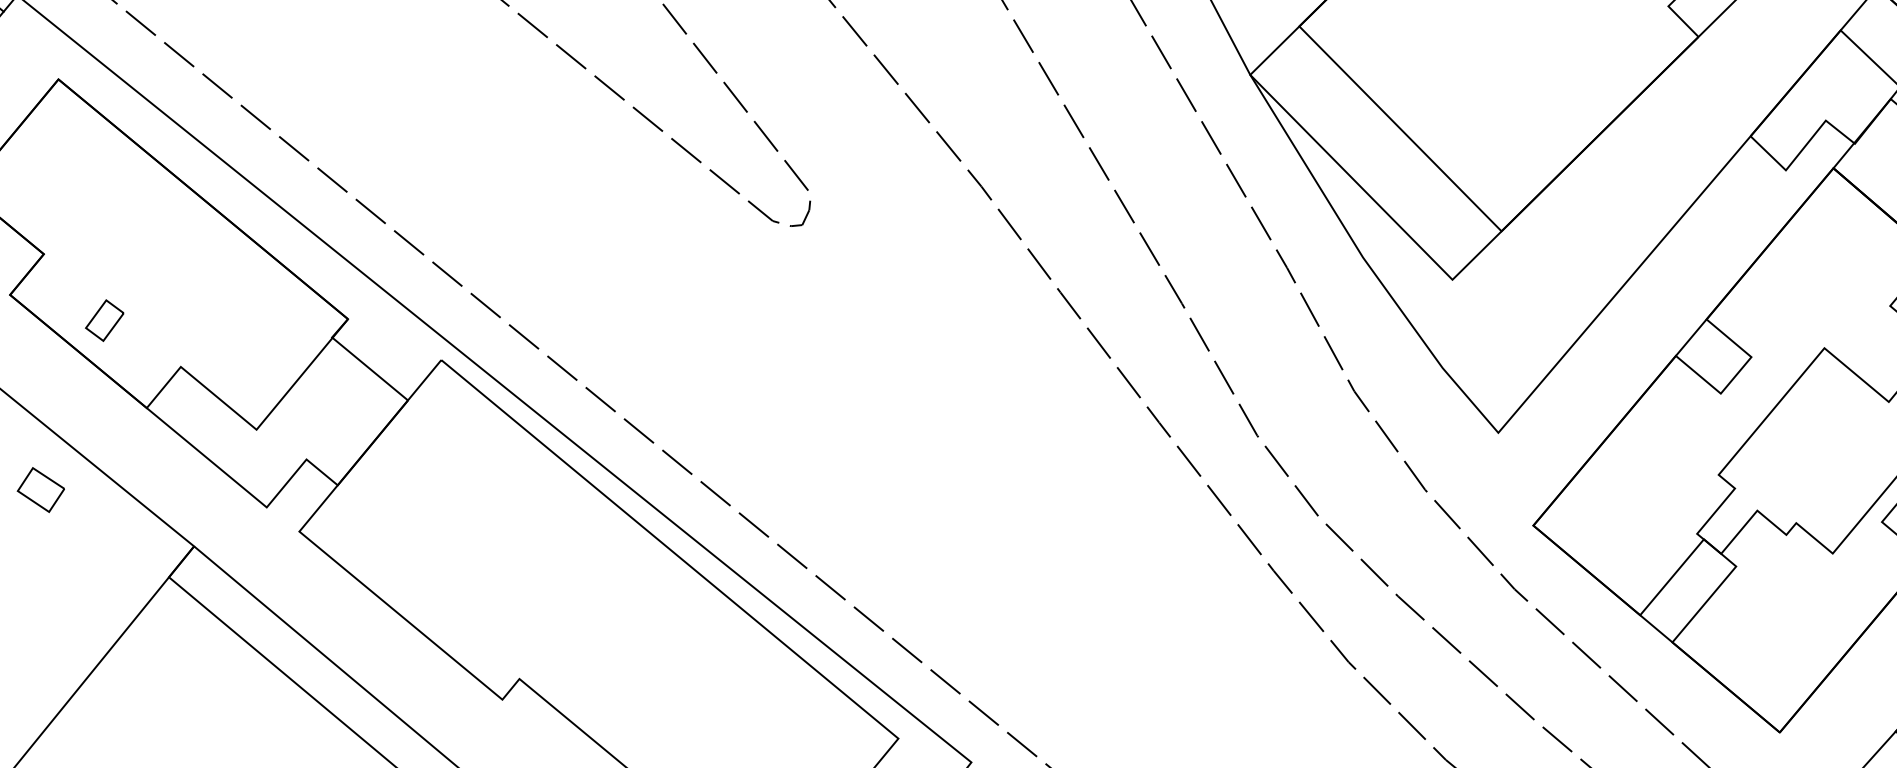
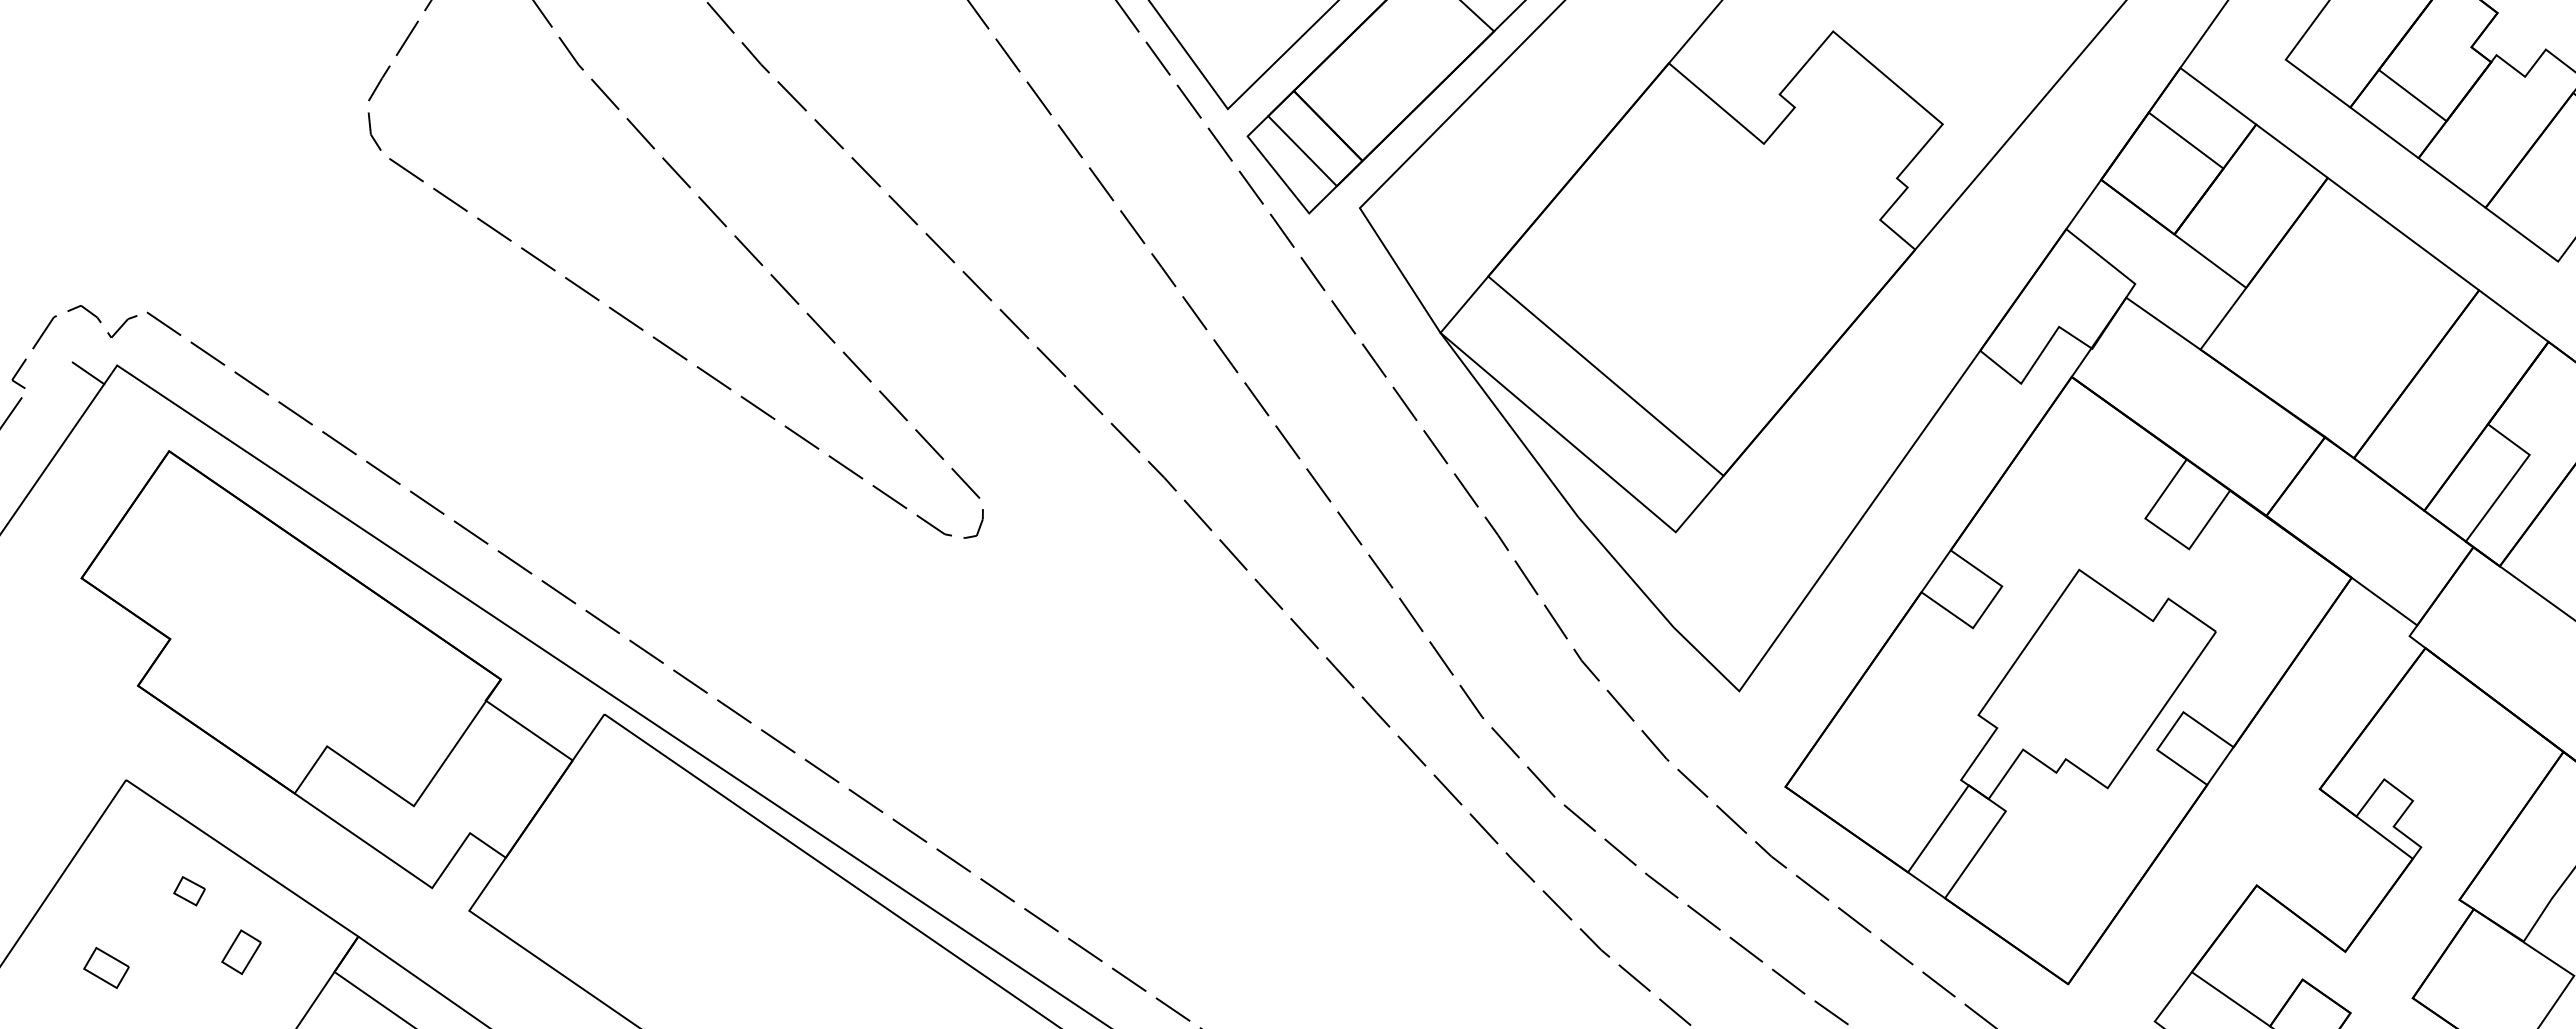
part: (104, 320) -> (241, 952), moved
part: (40, 490) -> (189, 891), size x0.62

